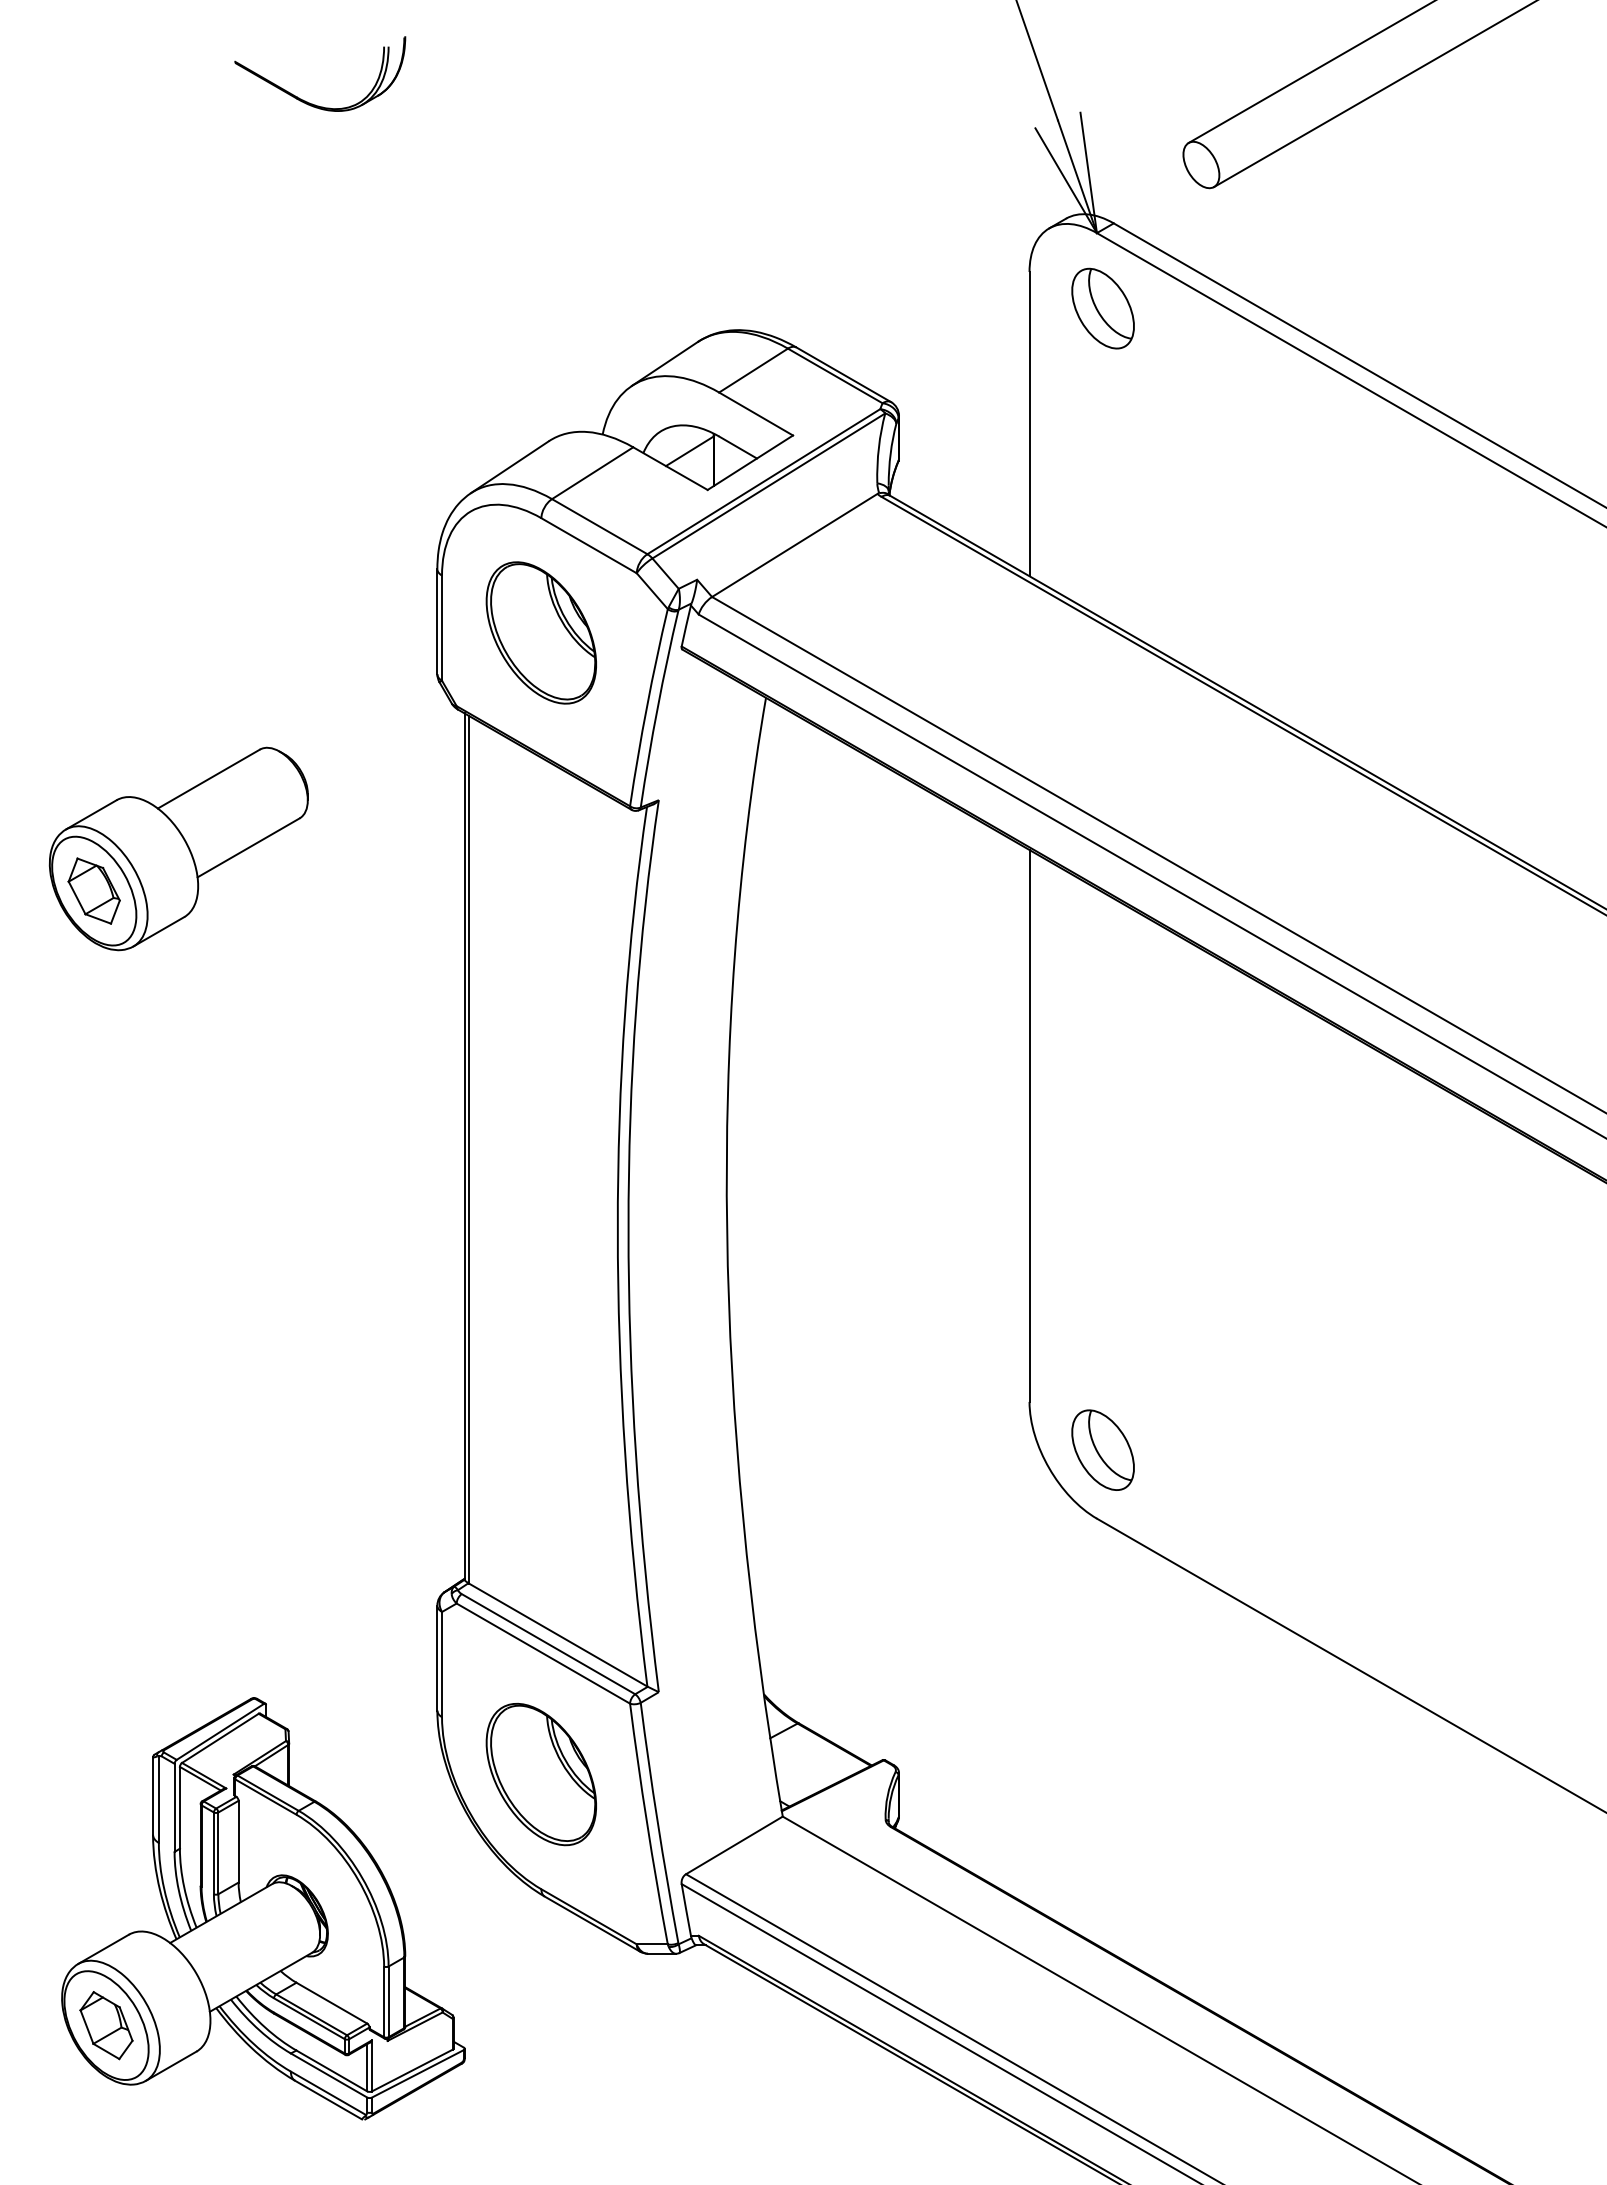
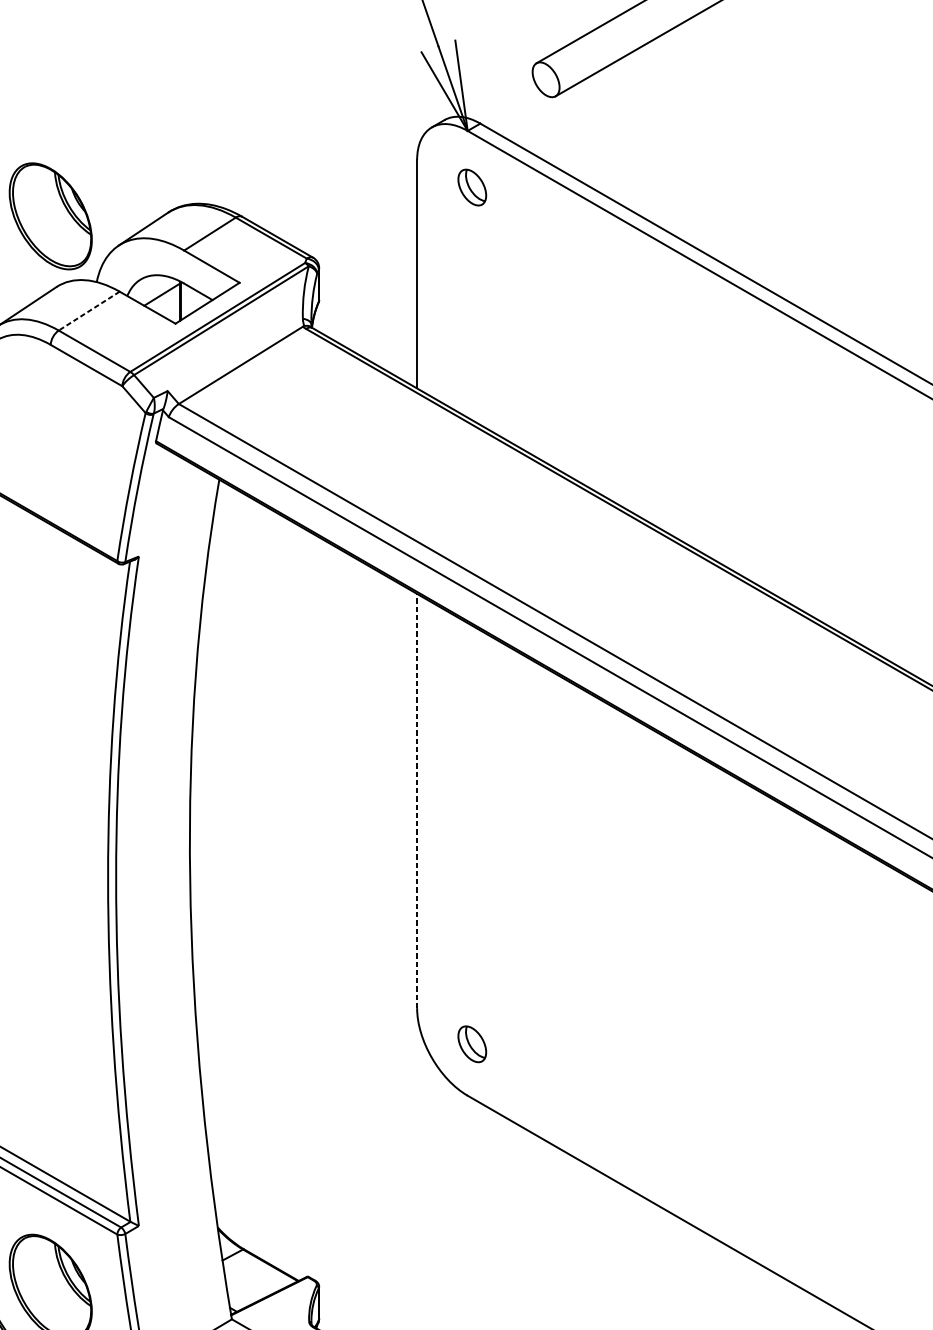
part: (1102, 308) -> (471, 187), size x0.6
line: (592, 473) -> (89, 311), solid -> dashed
part: (540, 632) -> (50, 216), moved
line: (1029, 1125) -> (417, 800), solid -> dashed
part: (1102, 1449) -> (471, 1043), size x0.6

